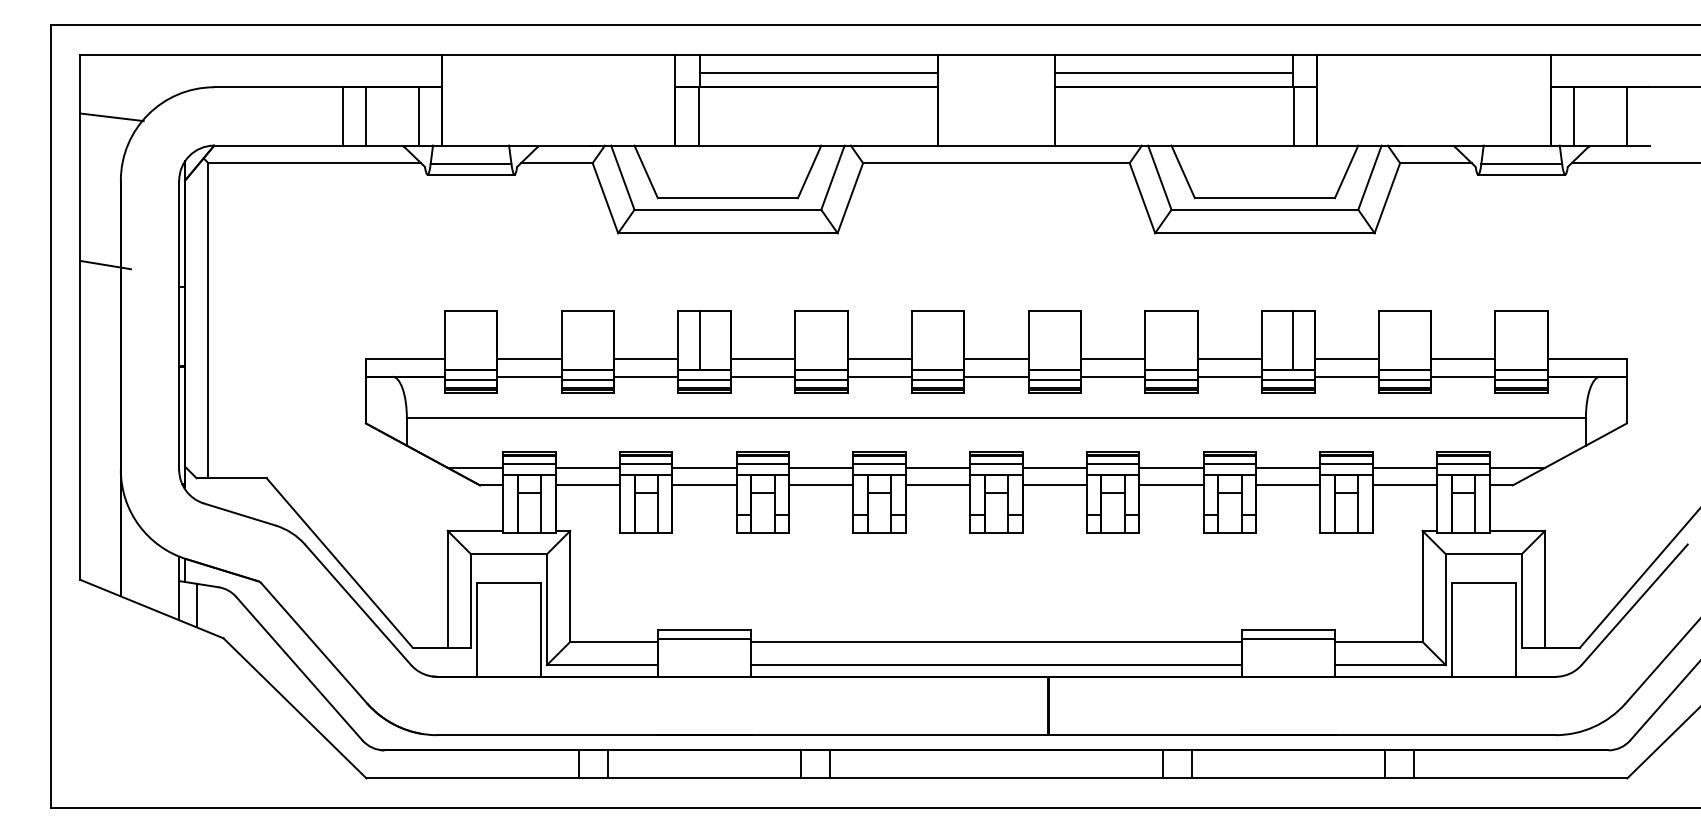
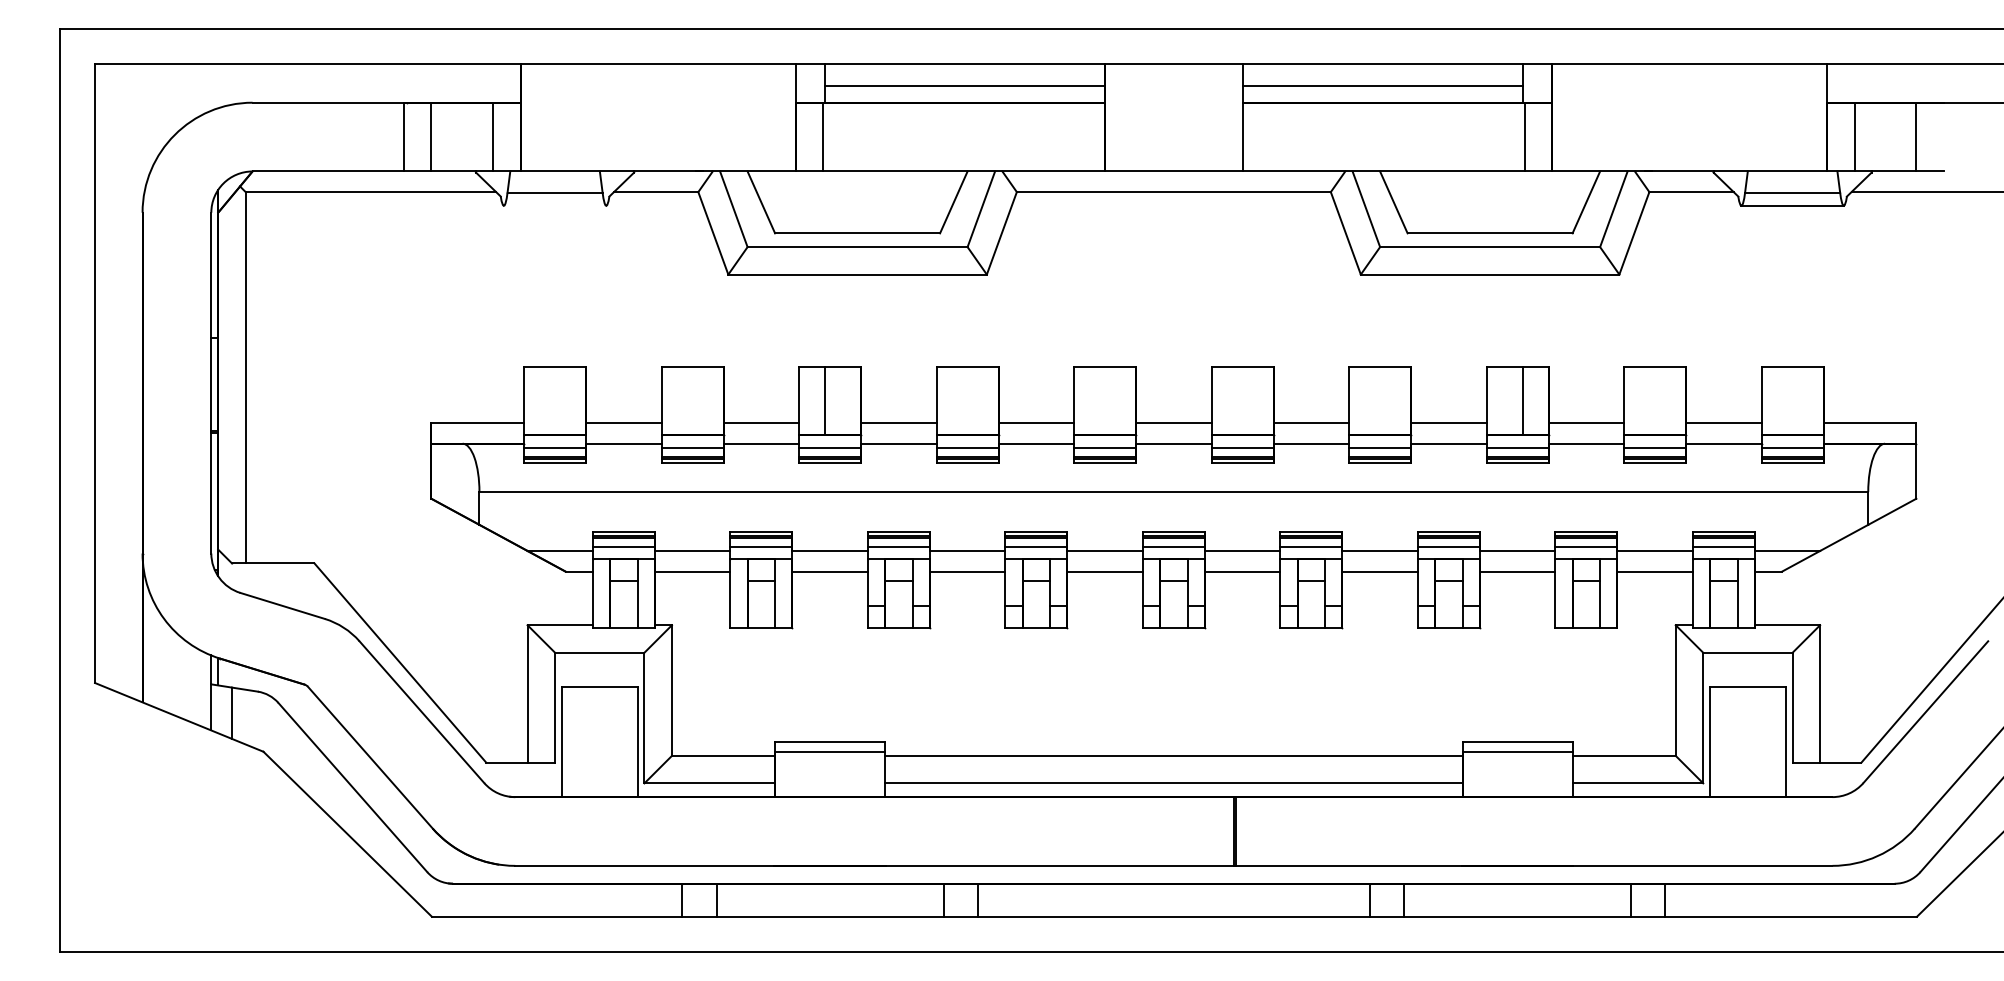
line: (112, 116) -> (132, 137), removed
line: (470, 174) -> (554, 205), removed
line: (105, 265) -> (124, 312), removed

